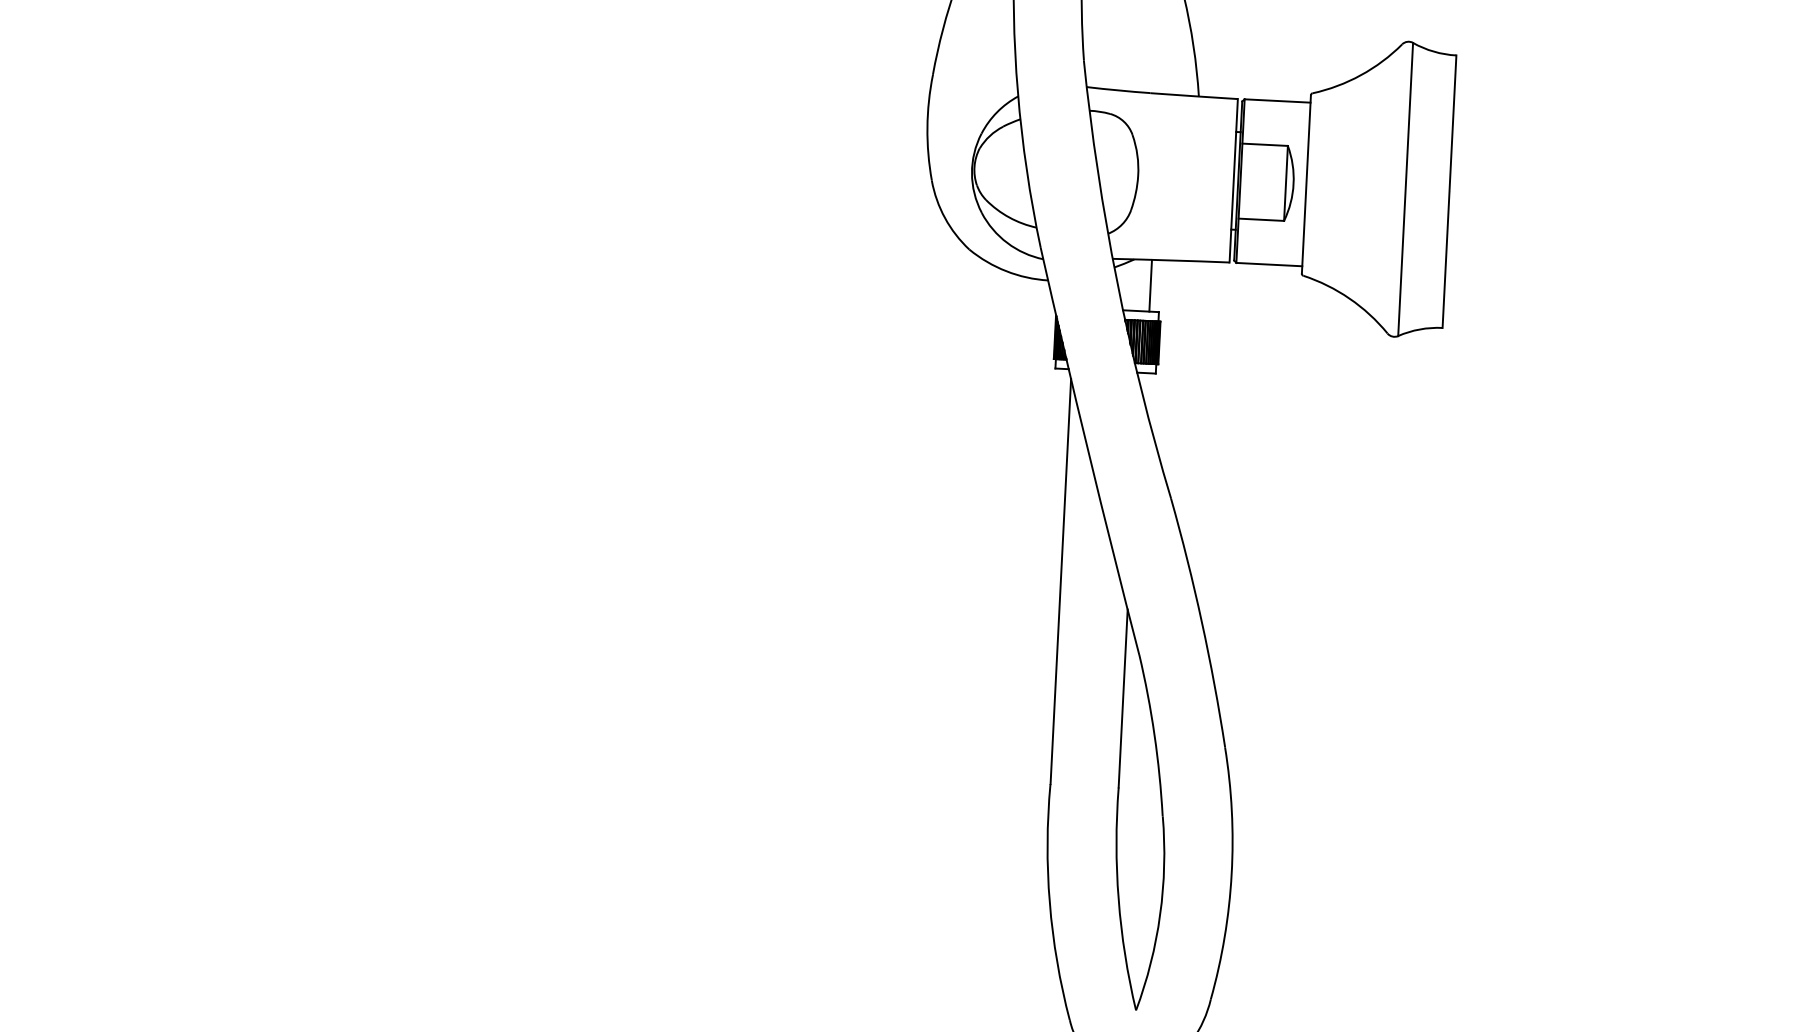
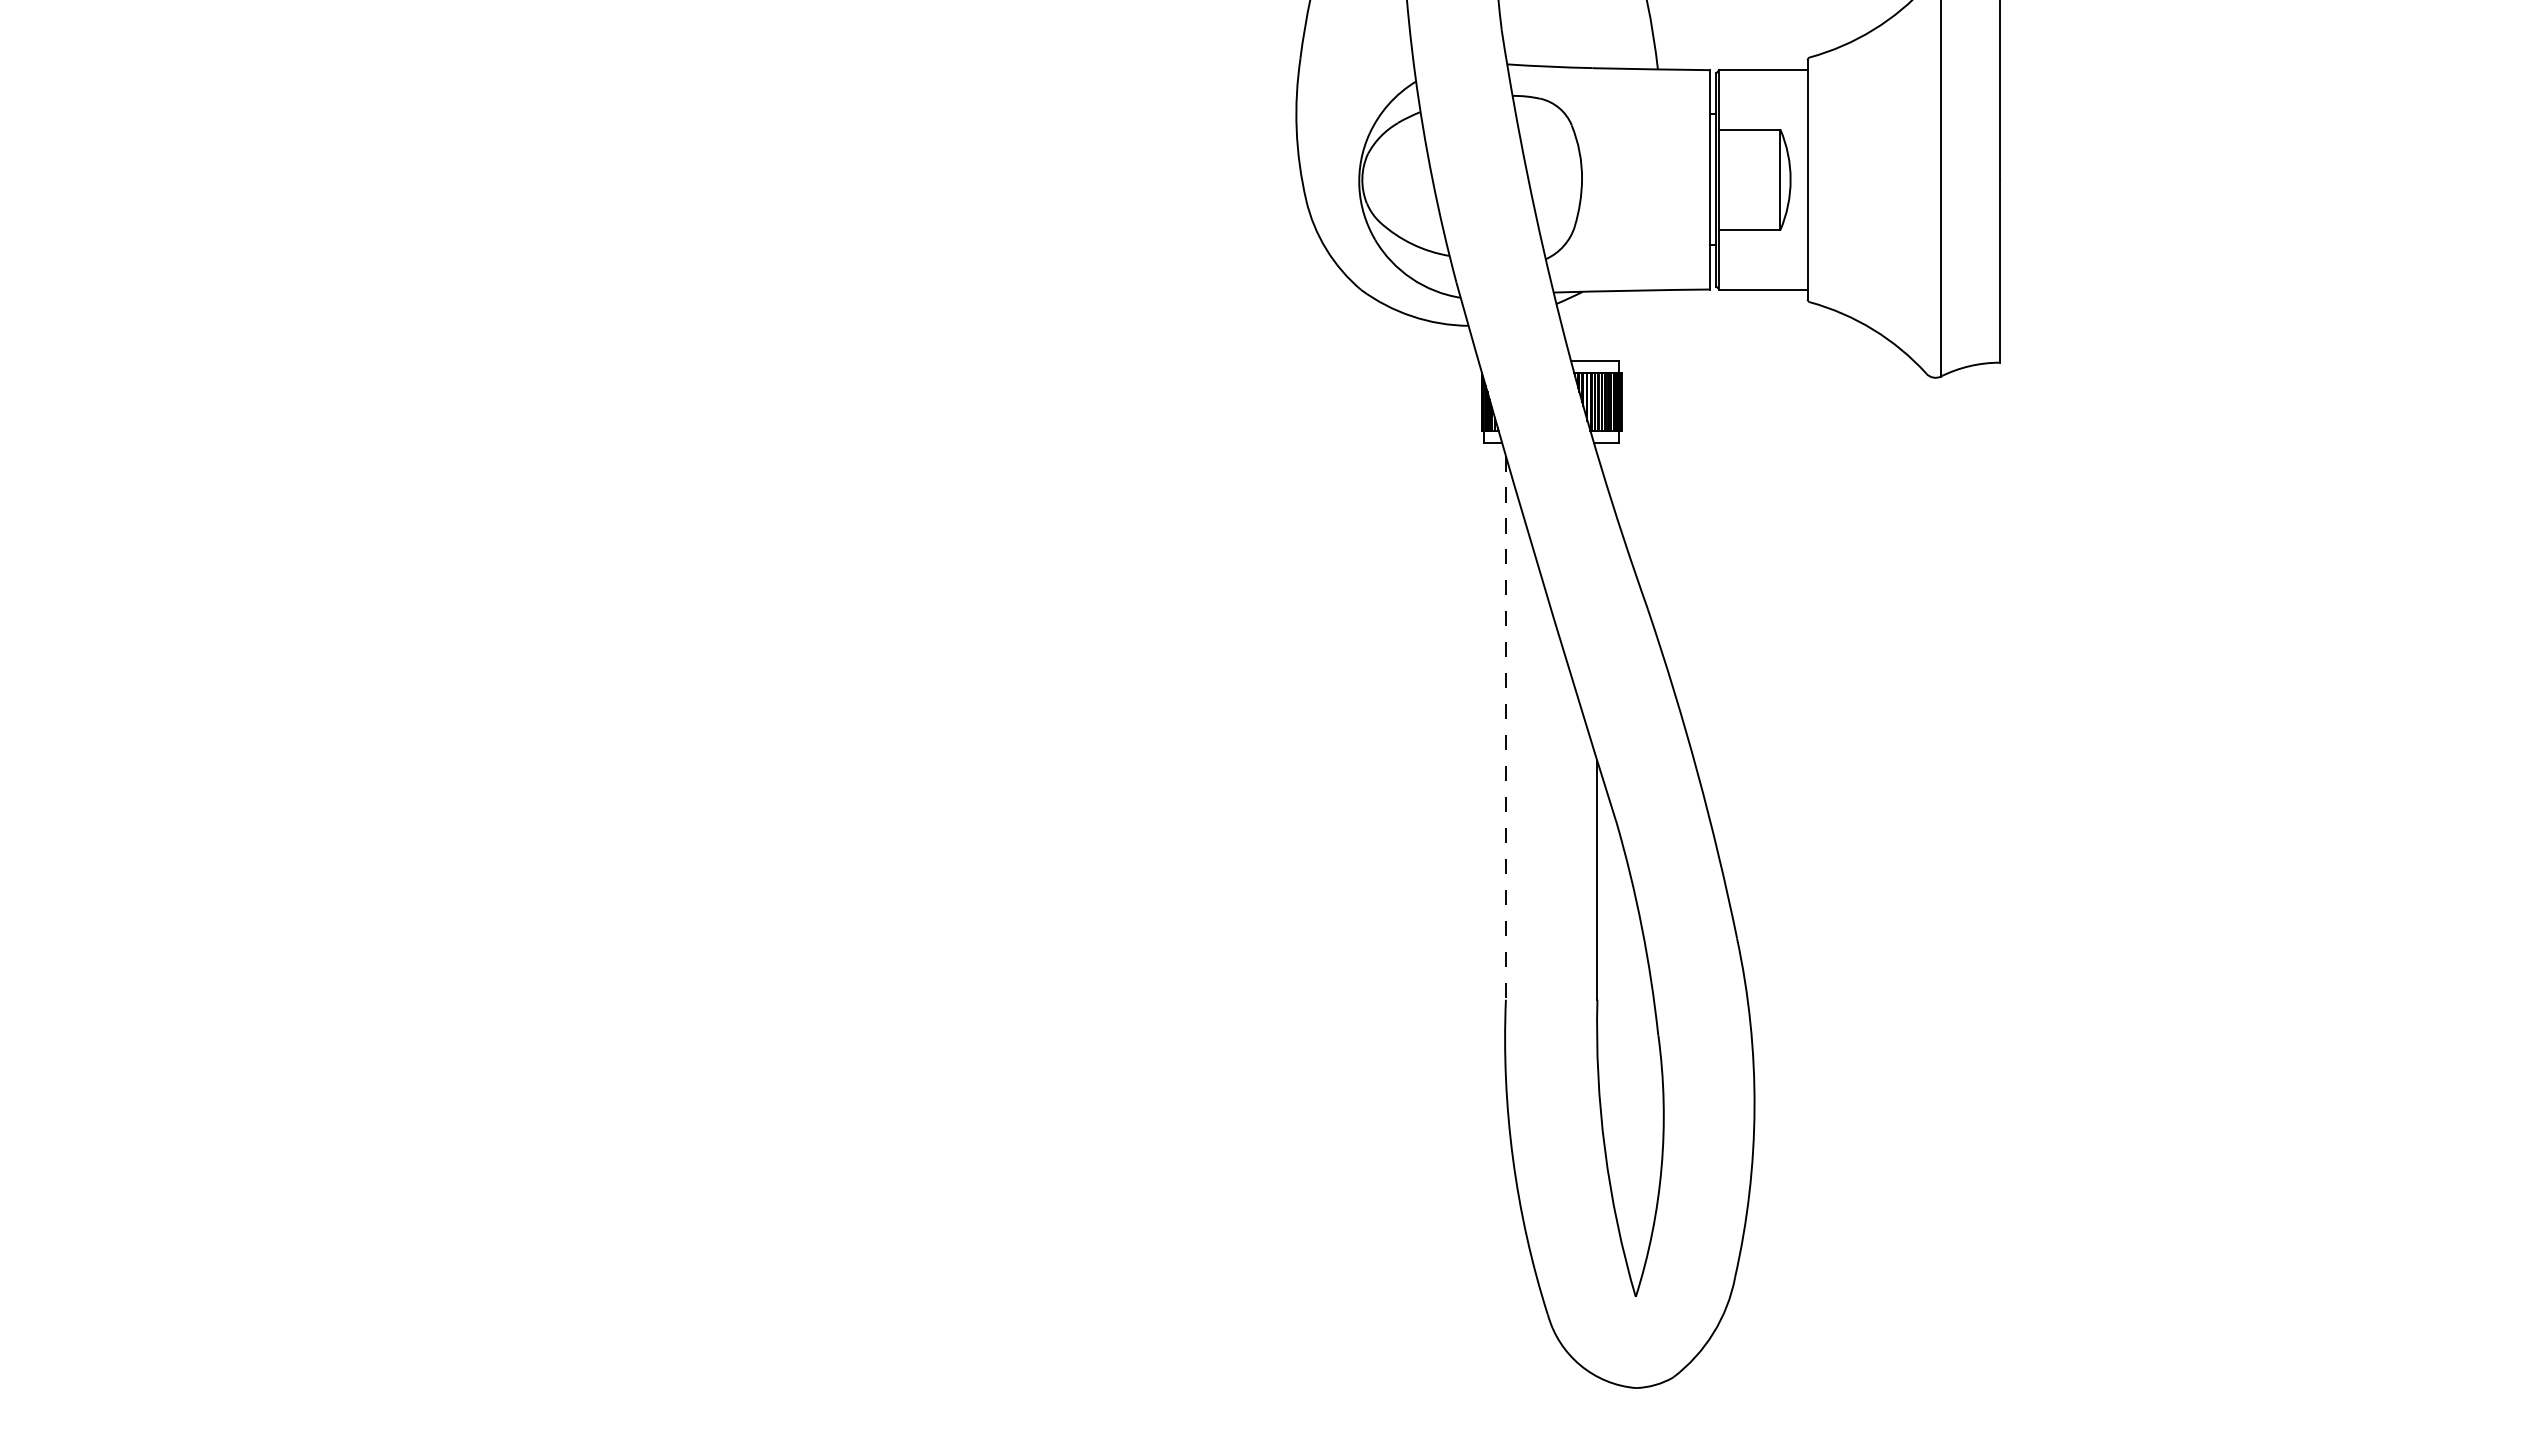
line: (1150, 285) -> (1606, 325), removed
line: (1061, 581) -> (1506, 727), solid -> dashed

